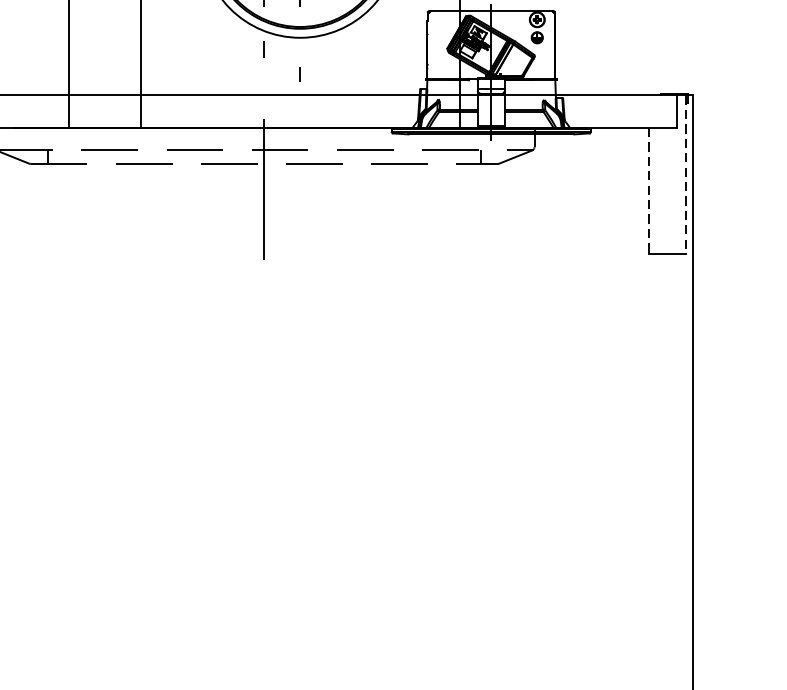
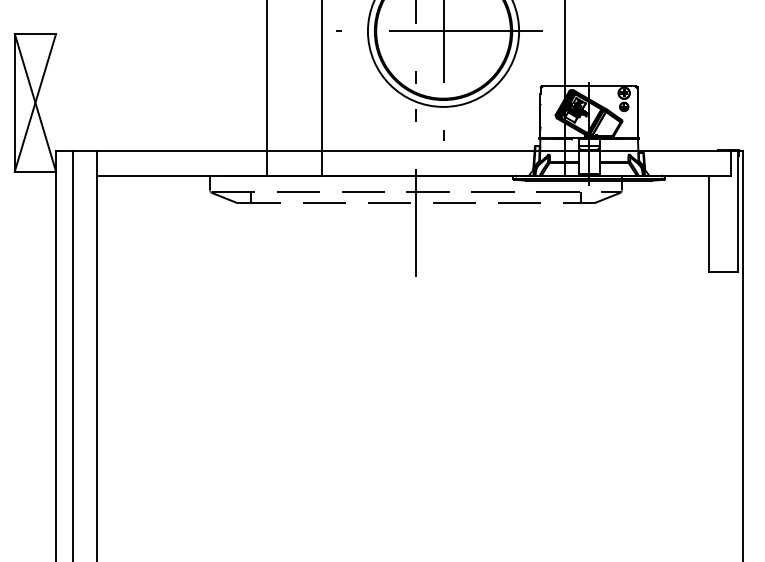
line: (685, 174) -> (737, 211), dashed -> solid
line: (649, 191) -> (709, 224), dashed -> solid

